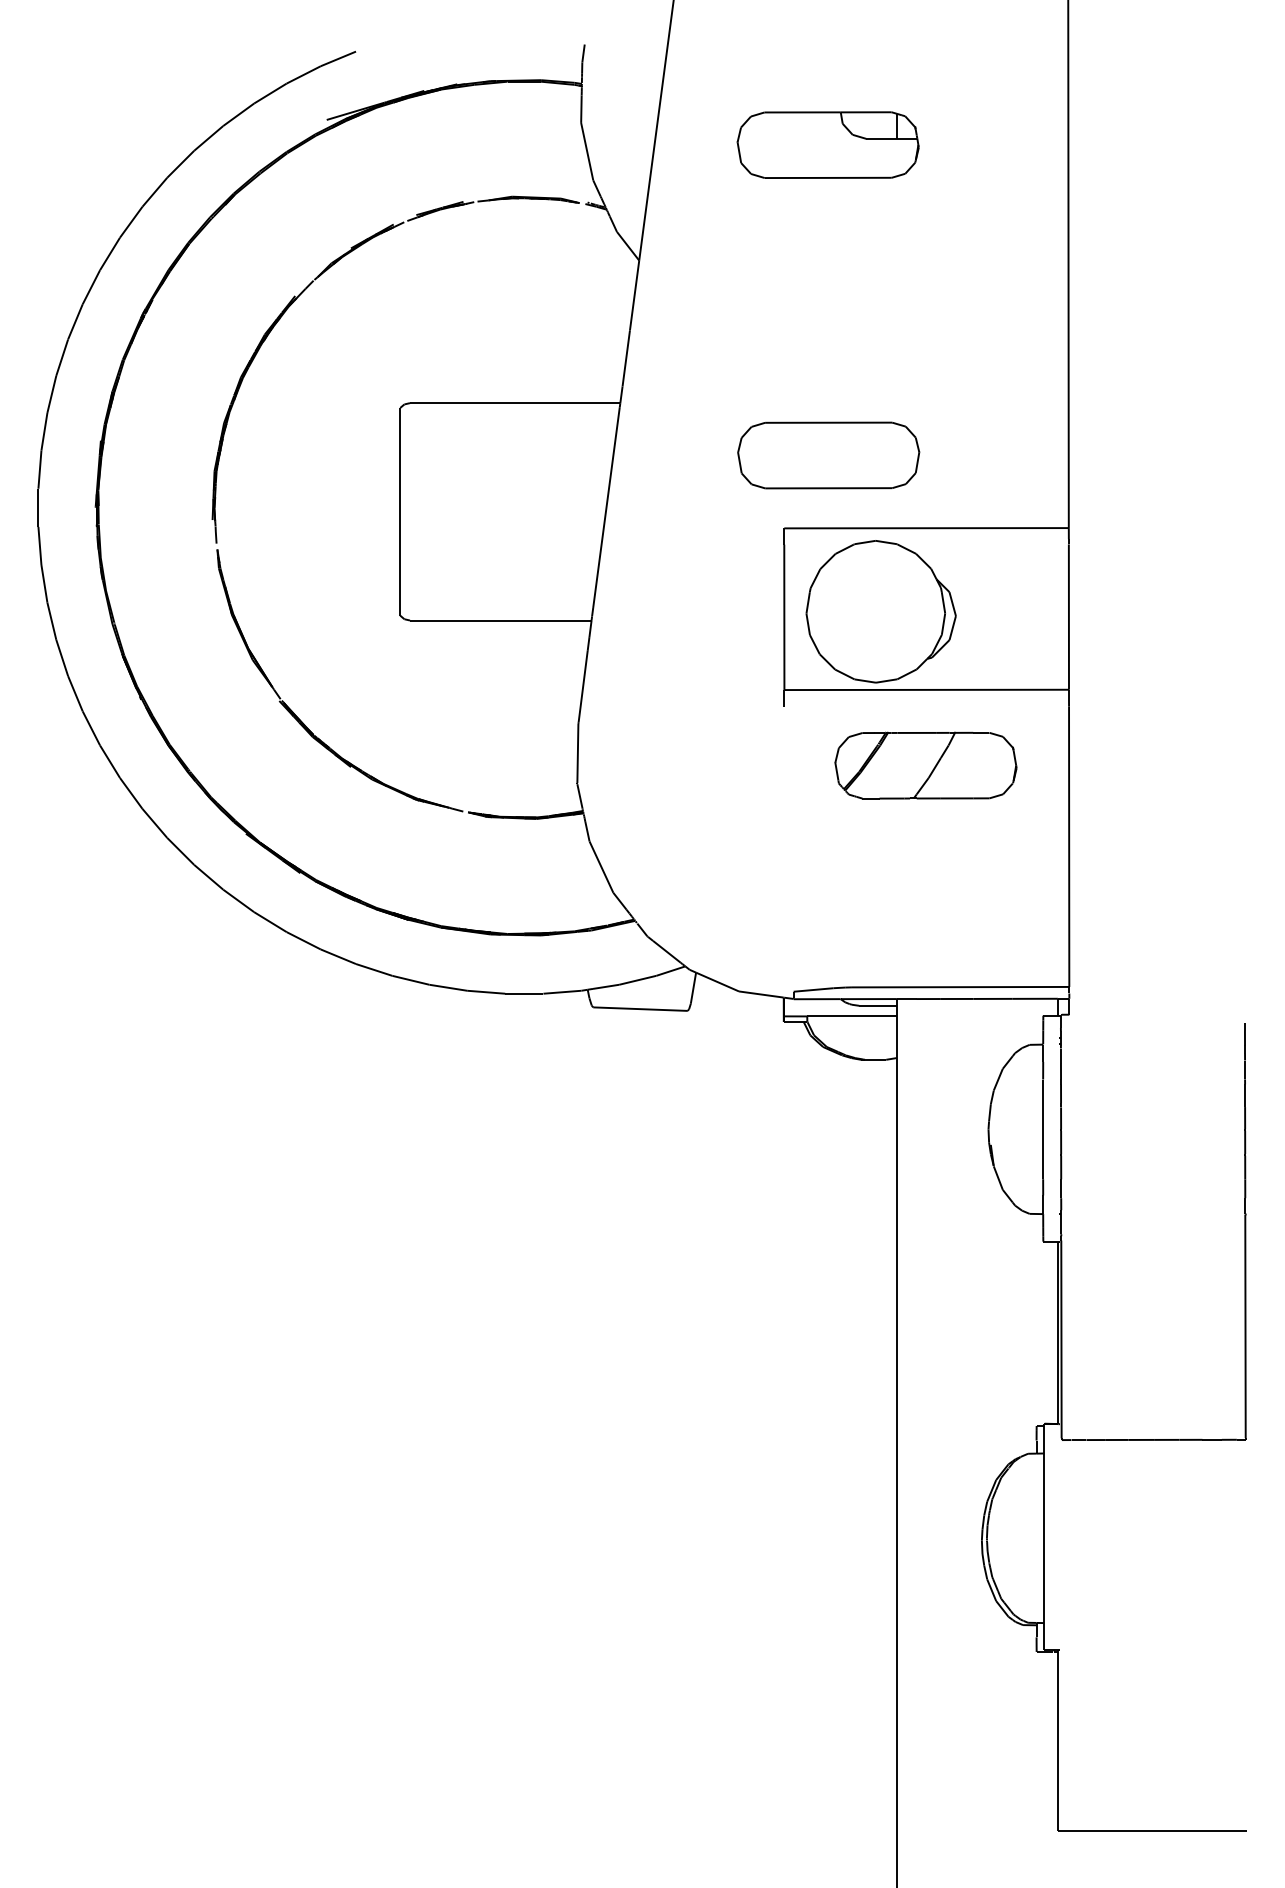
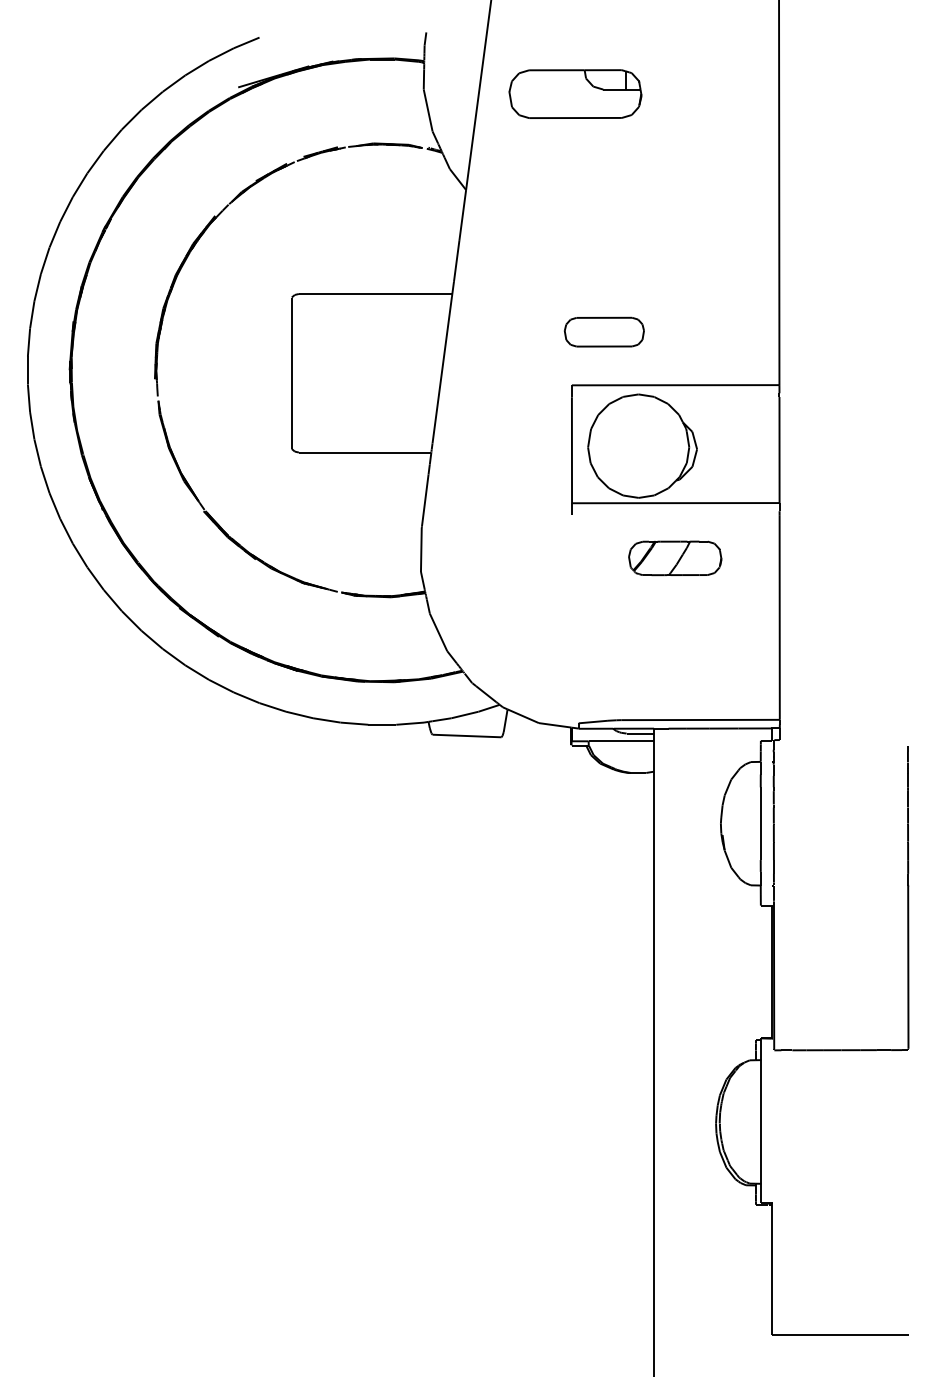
part: (827, 144) -> (574, 93), moved
part: (828, 455) -> (604, 332), size x0.6
part: (925, 765) -> (674, 558), size x0.7

